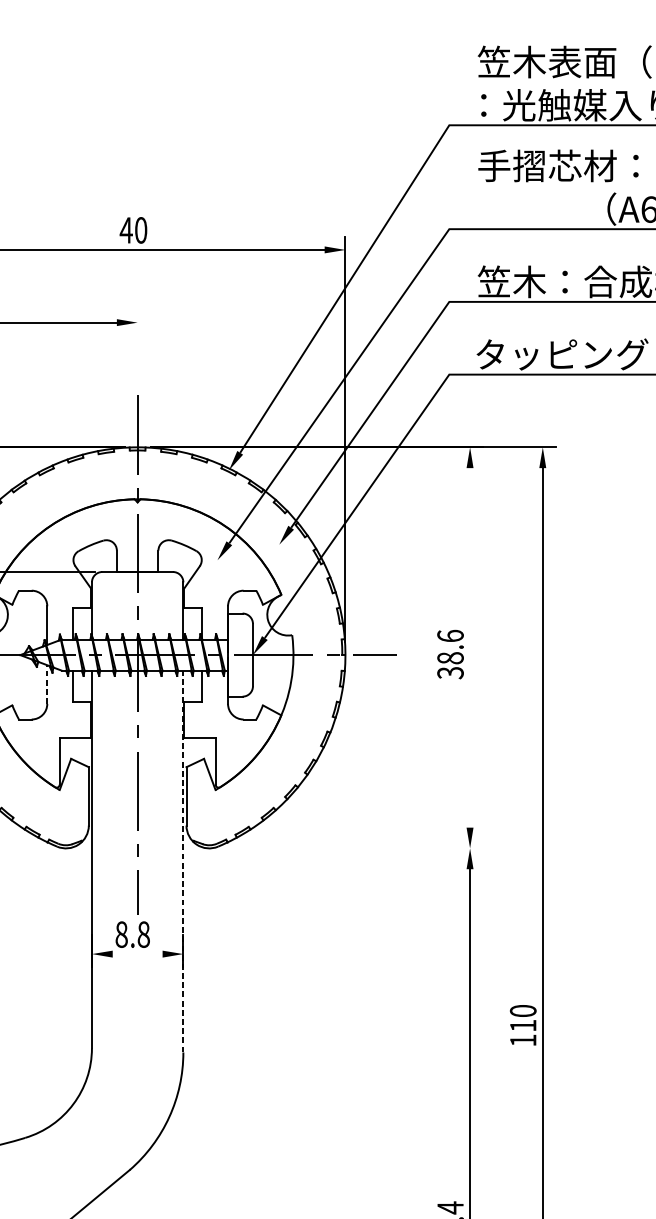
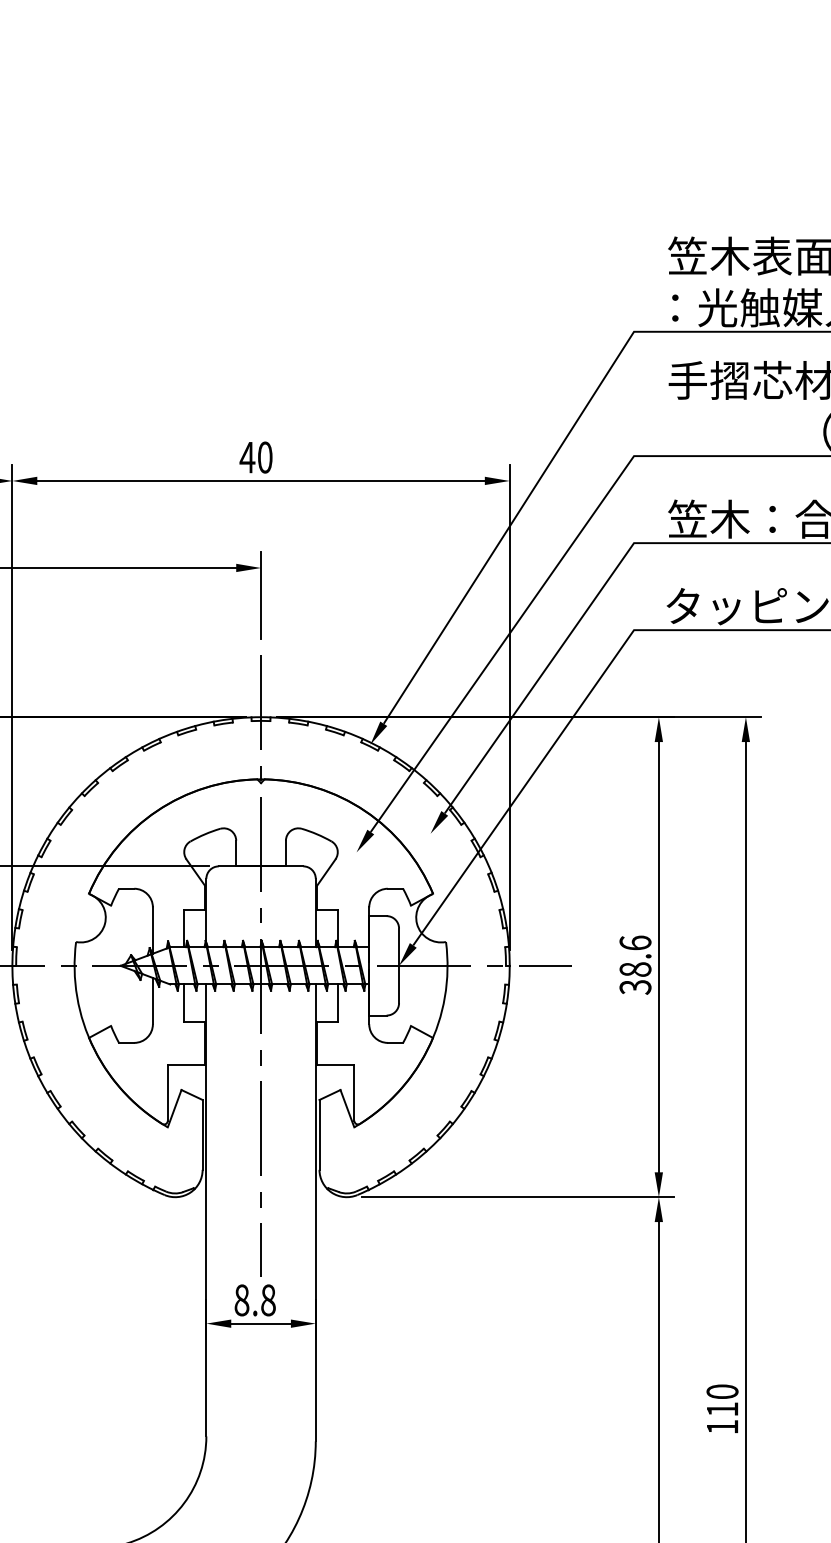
line: (138, 345) -> (261, 595), added
line: (469, 648) -> (658, 957), added
line: (46, 684) -> (152, 1000), dashed -> solid
line: (352, 848) -> (518, 1197), added
line: (183, 861) -> (315, 1212), dashed -> solid
line: (137, 953) -> (260, 1323), added

